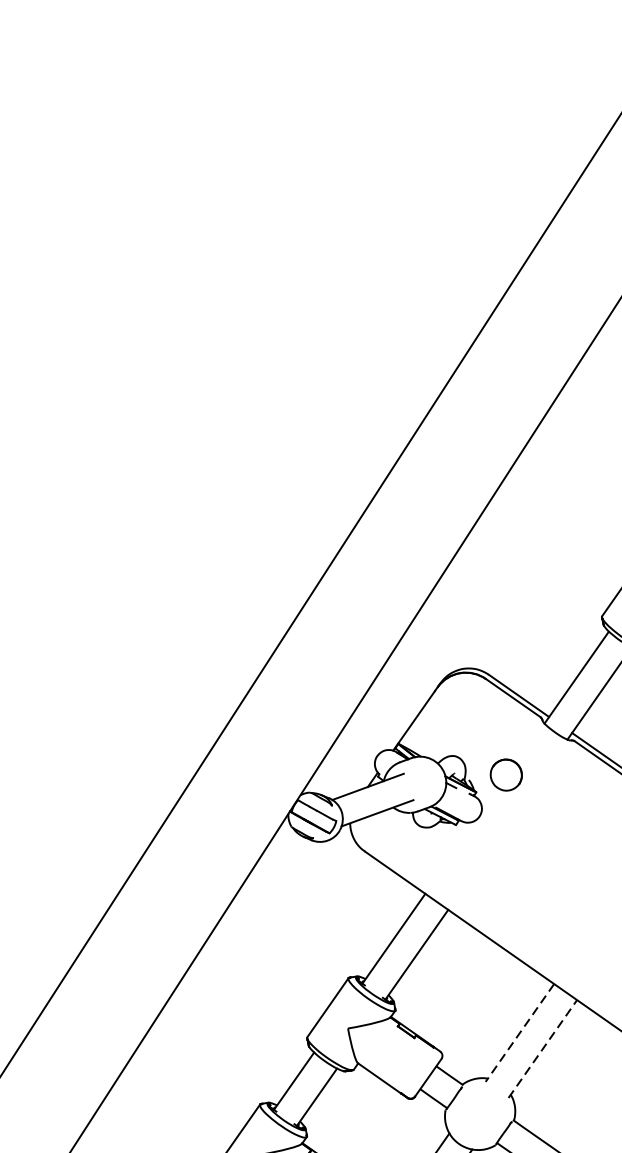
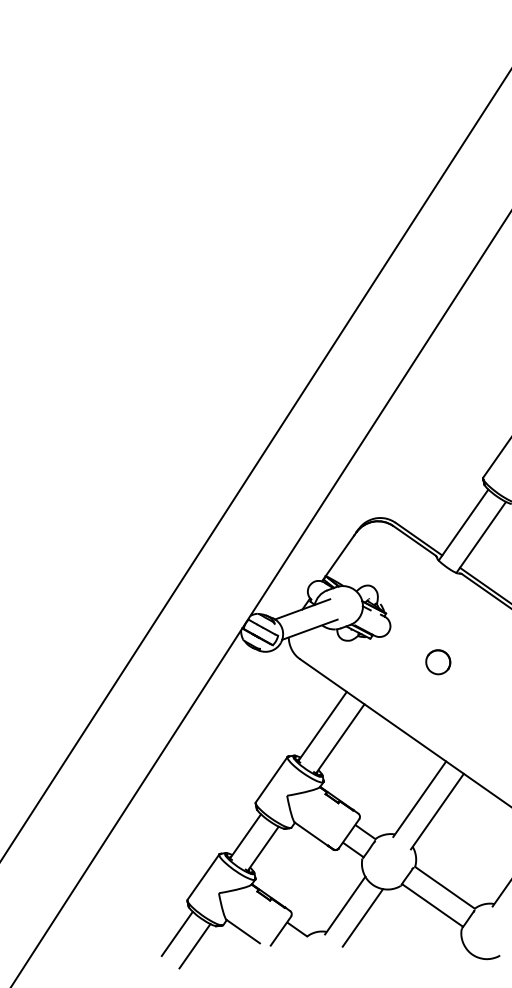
part: (506, 775) -> (438, 662), moved
line: (519, 1033) -> (419, 799), dashed -> solid
line: (542, 1048) -> (437, 811), dashed -> solid

